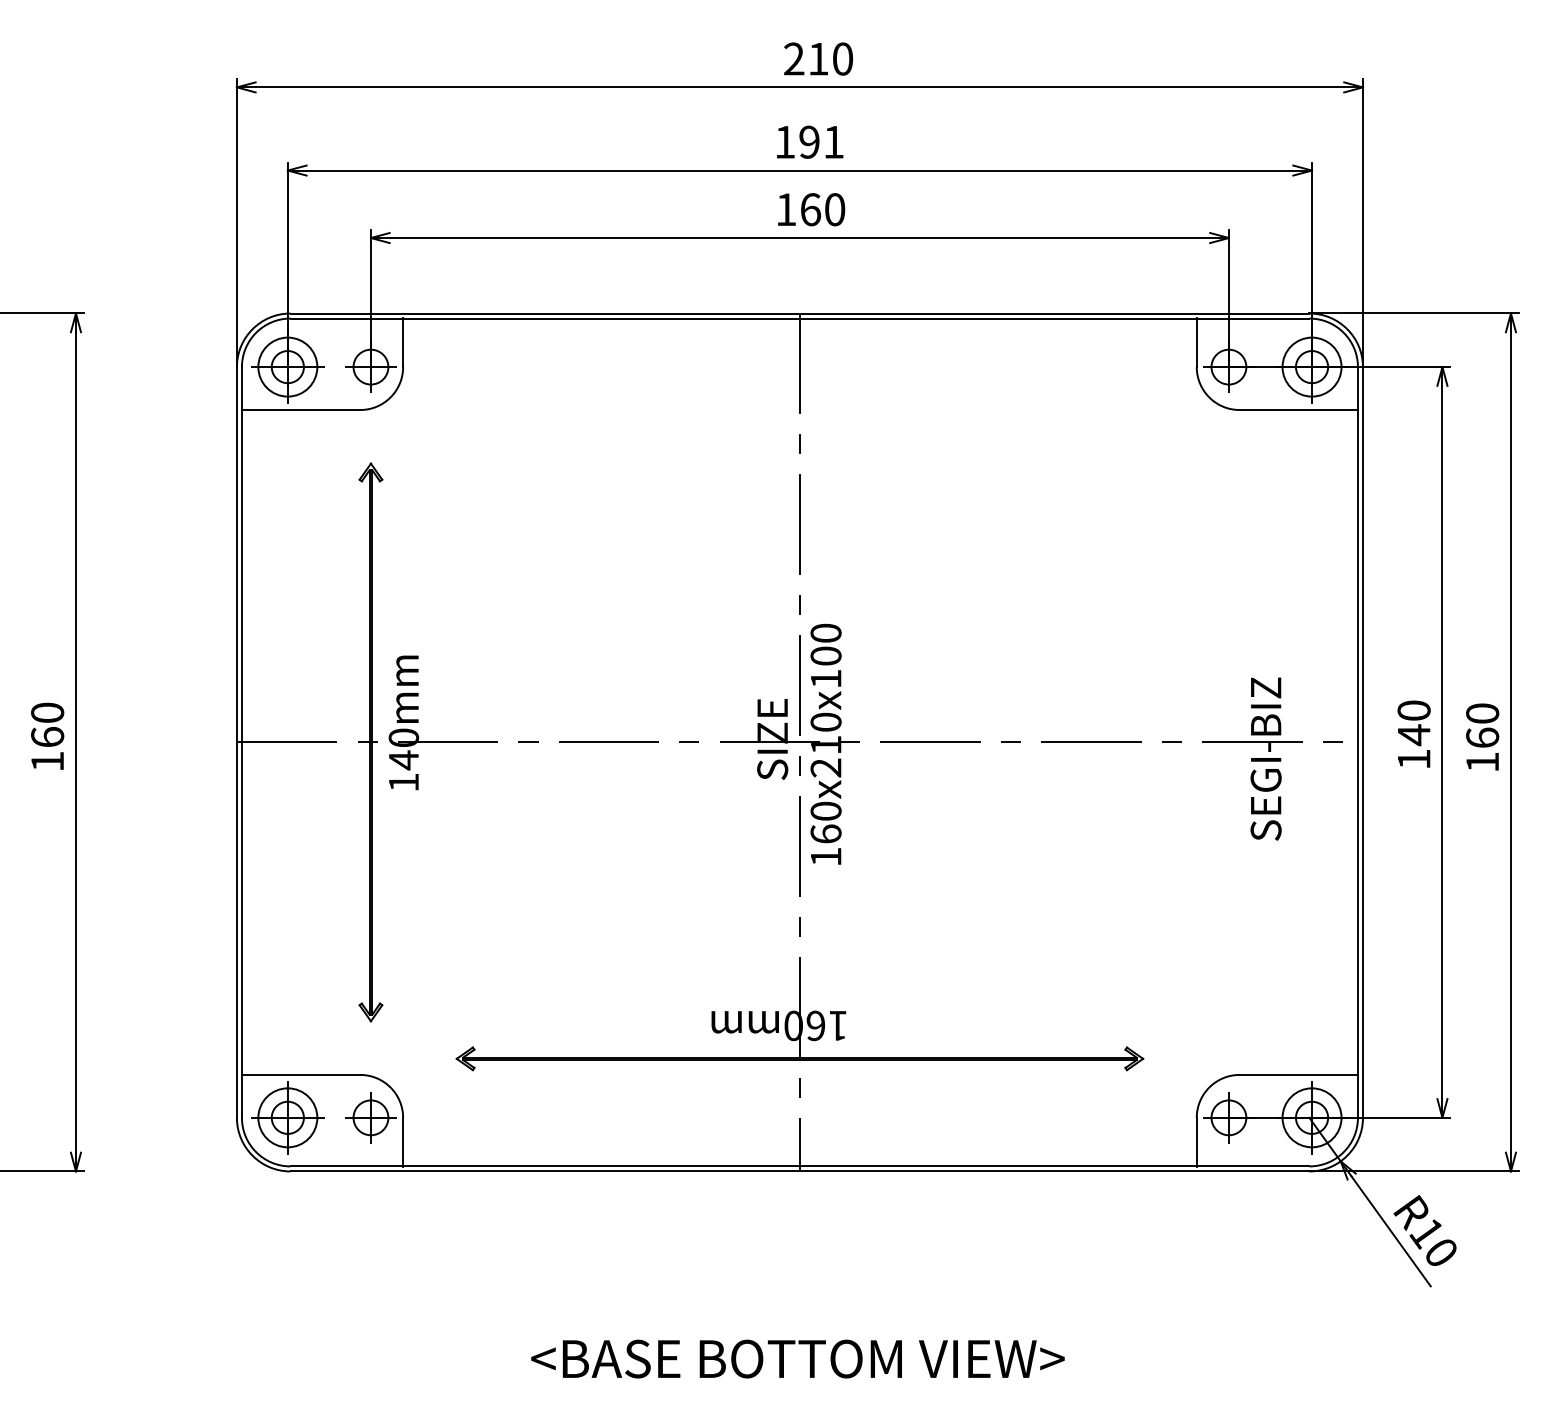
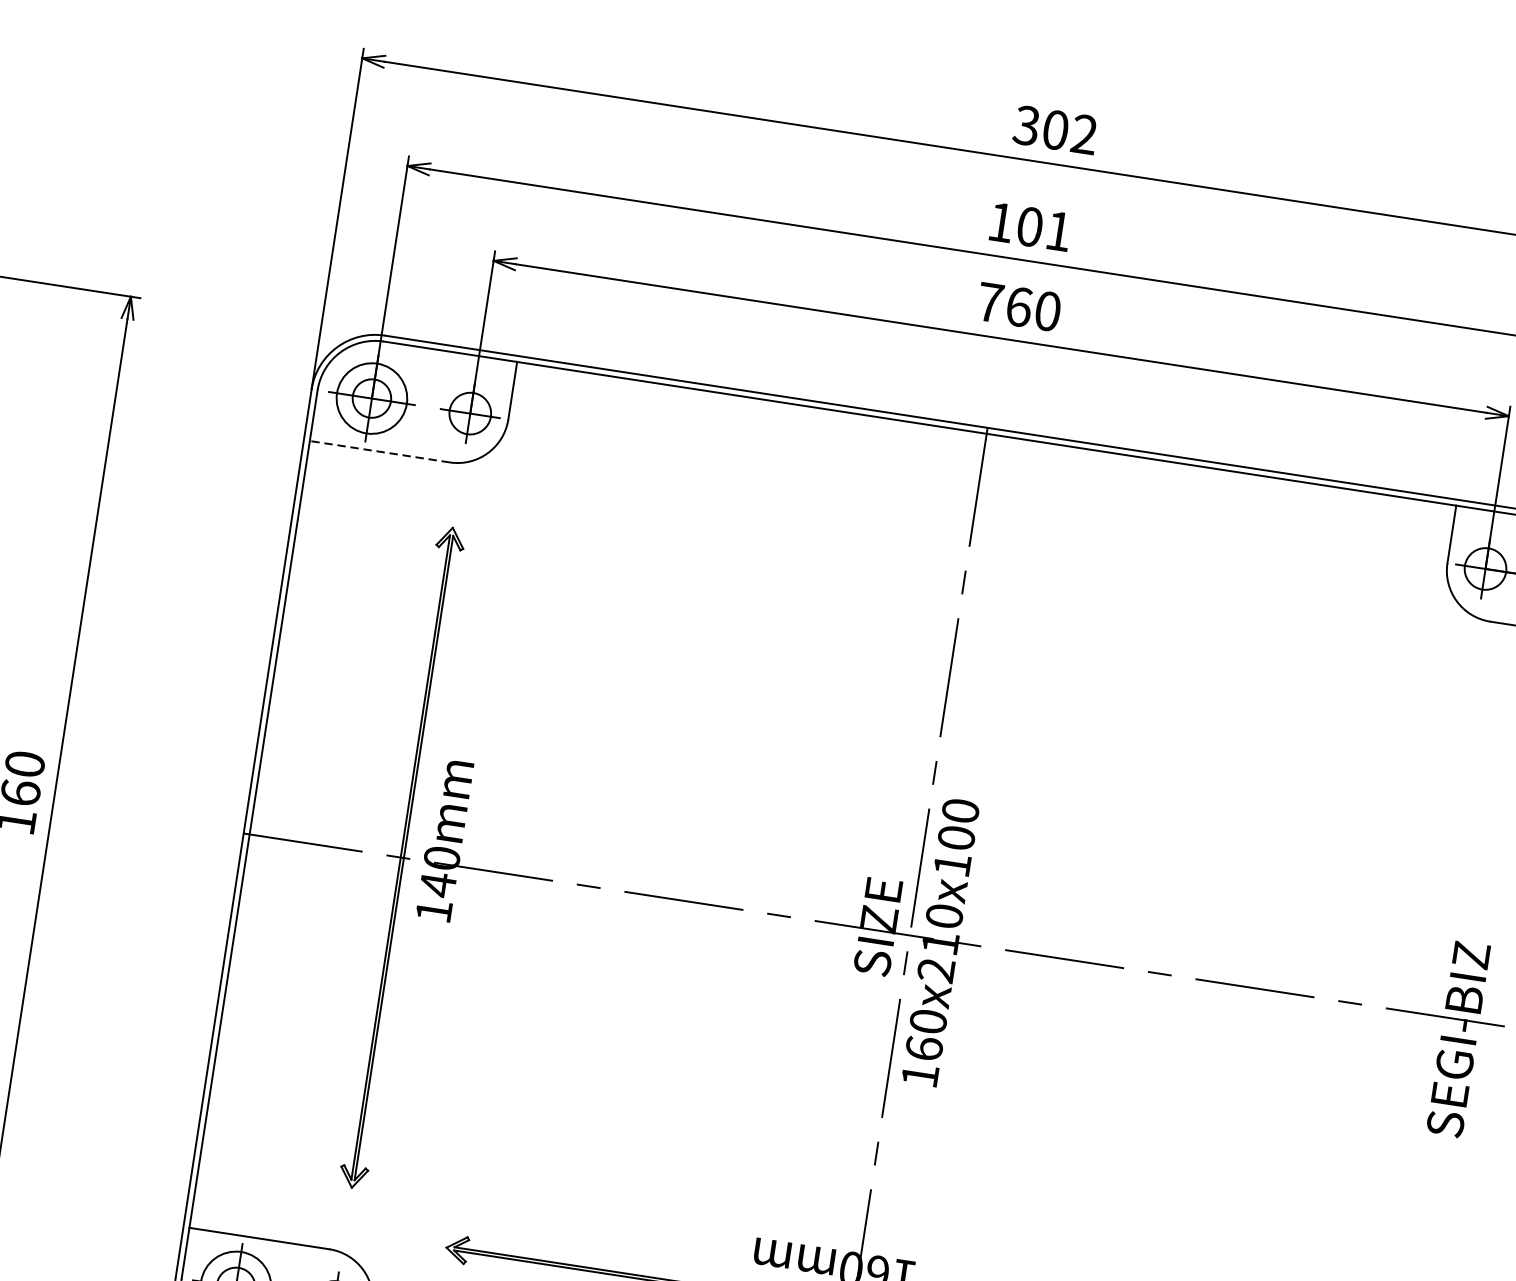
text: (818, 58) -> (1055, 129), 210 -> 302
text: (809, 141) -> (1030, 226), 191 -> 101
text: (786, 209) -> (990, 302), 160 -> 760
line: (300, 410) -> (379, 452), solid -> dashed

